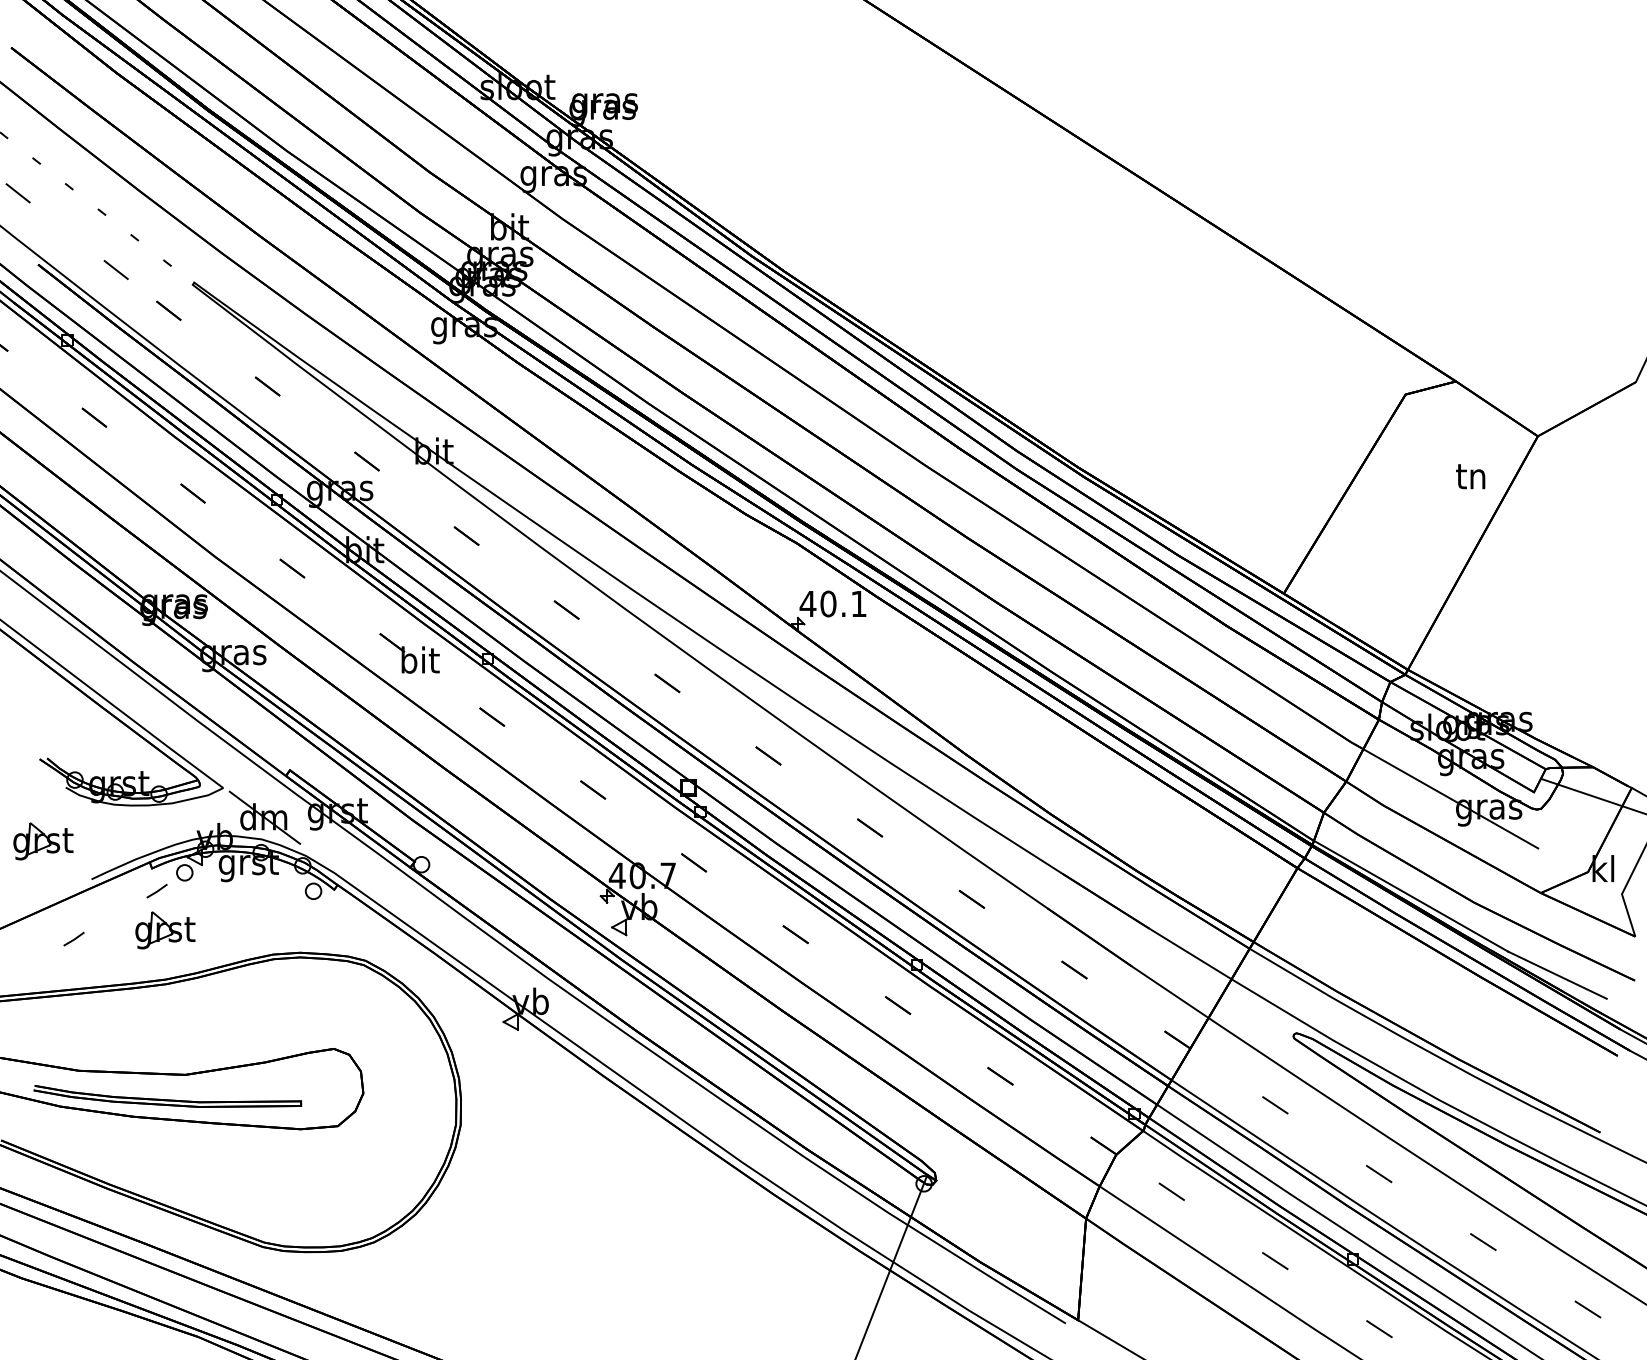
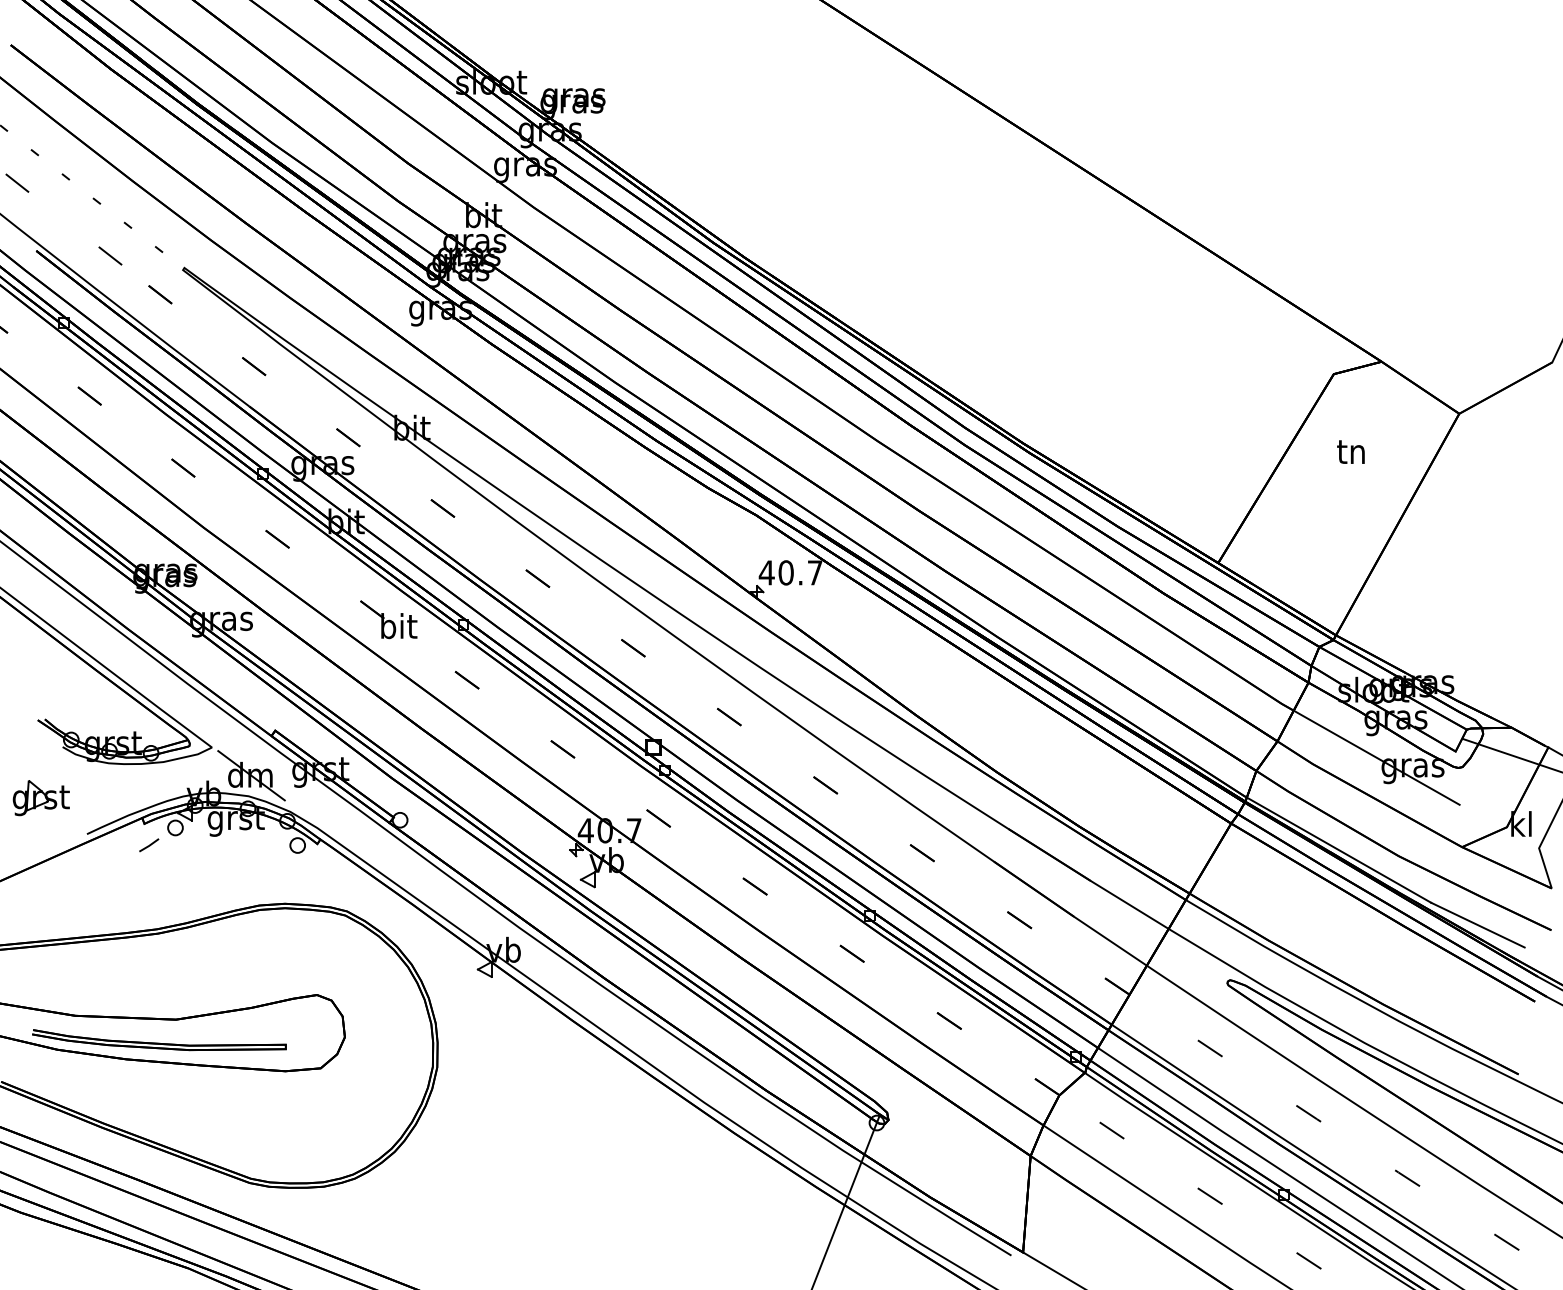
text: (1470, 476) -> (1350, 451), moved
text: (858, 603) -> (814, 572), 40.1 -> 40.7
part: (165, 930) -> (157, 882), removed
line: (74, 938) -> (70, 890), removed

